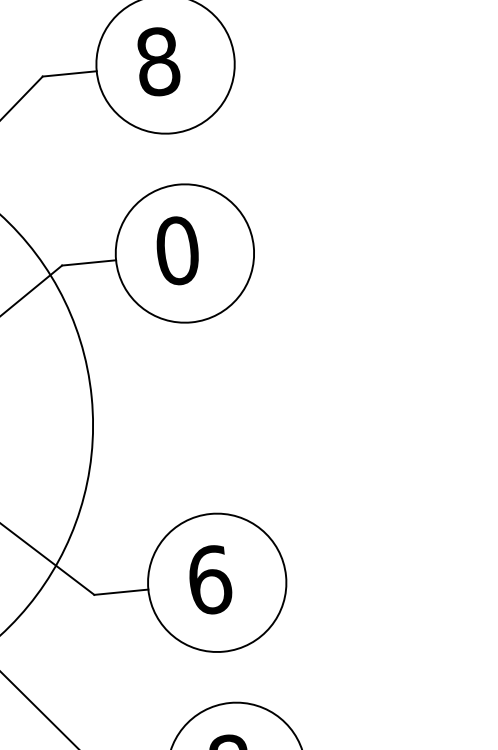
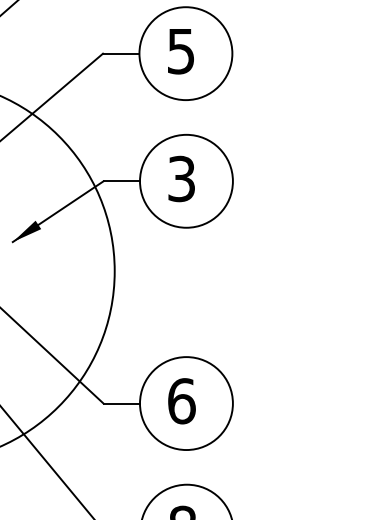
text: (158, 61) -> (181, 51), 8 -> 5
text: (177, 250) -> (181, 178), 0 -> 3

